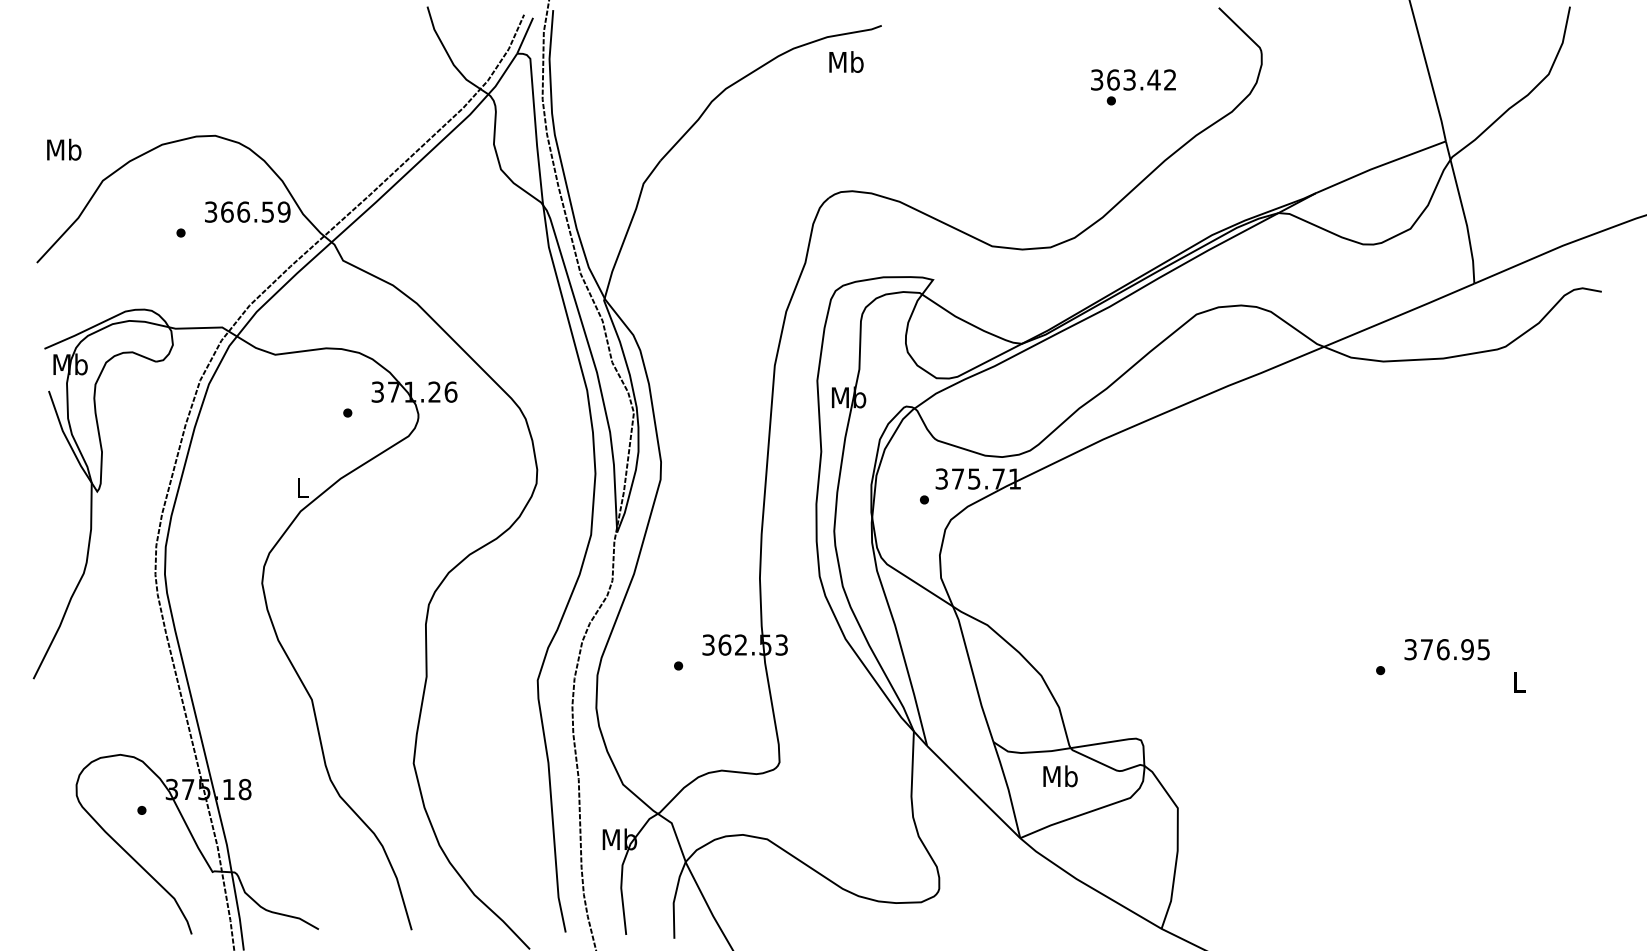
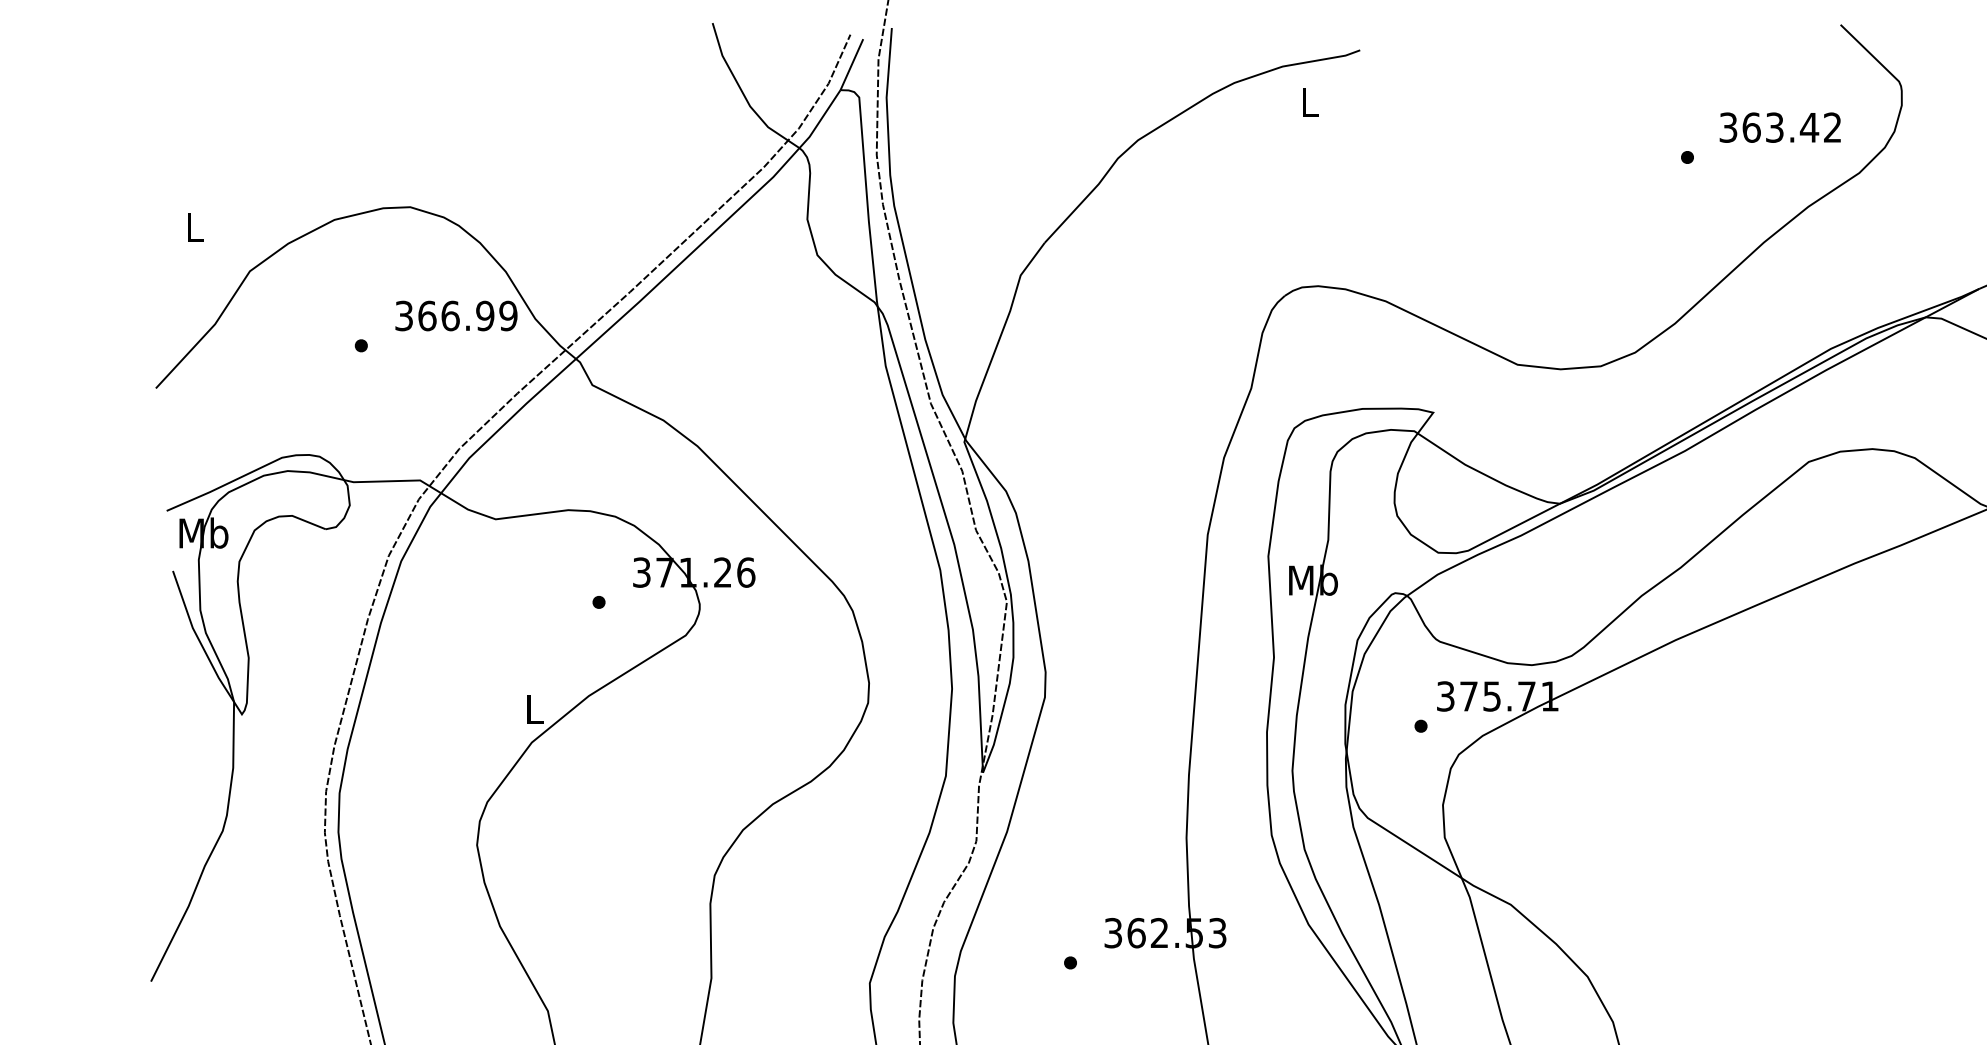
text: (846, 61) -> (1309, 101), Mb -> L
text: (1133, 79) -> (1780, 126), moved
text: (64, 149) -> (195, 226), Mb -> L
text: (267, 211) -> (484, 315), 366.59 -> 366.99

